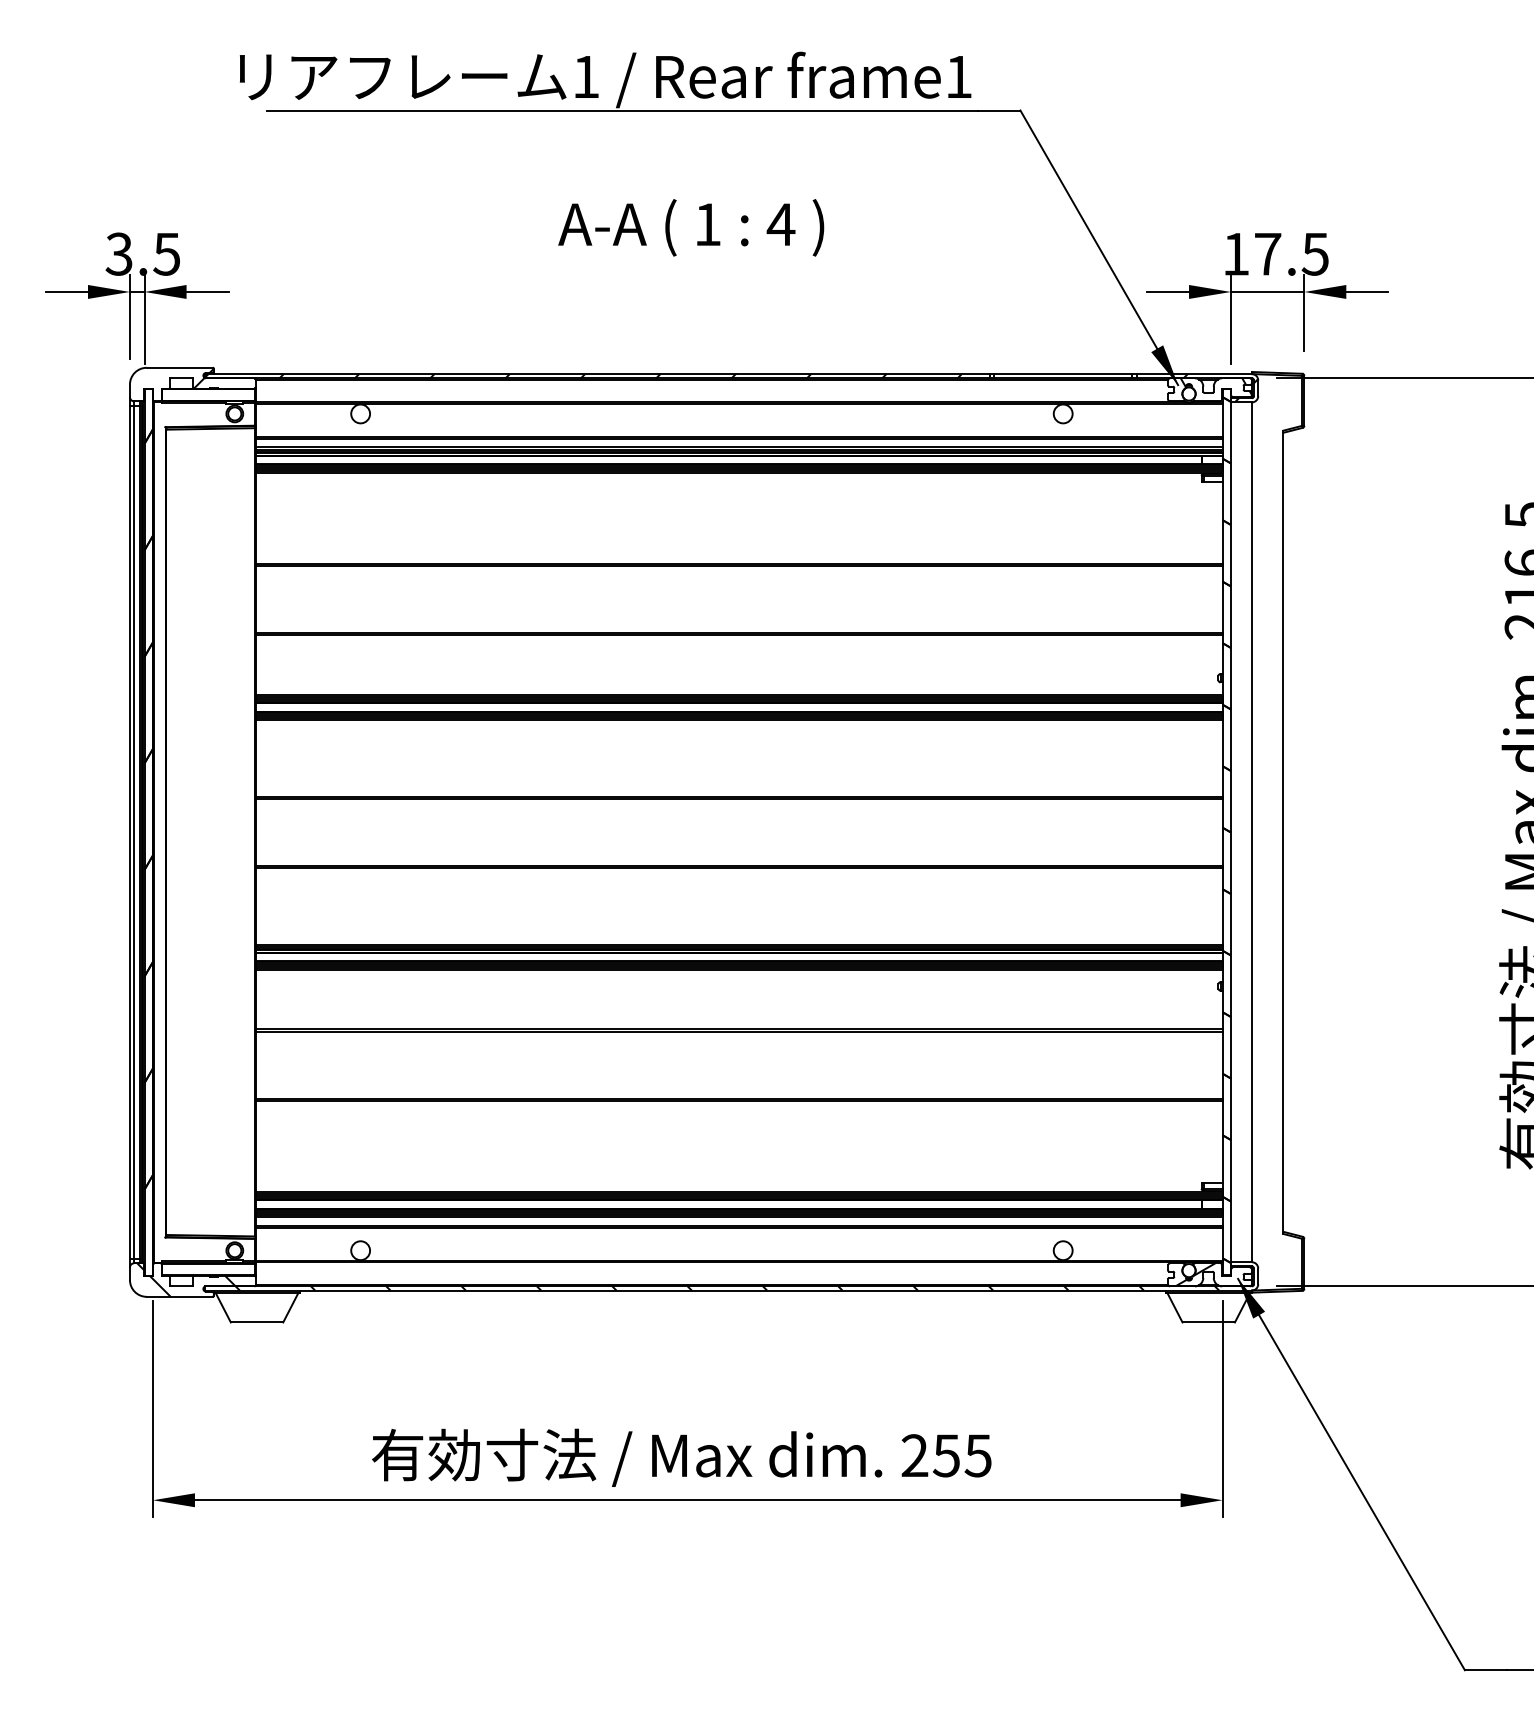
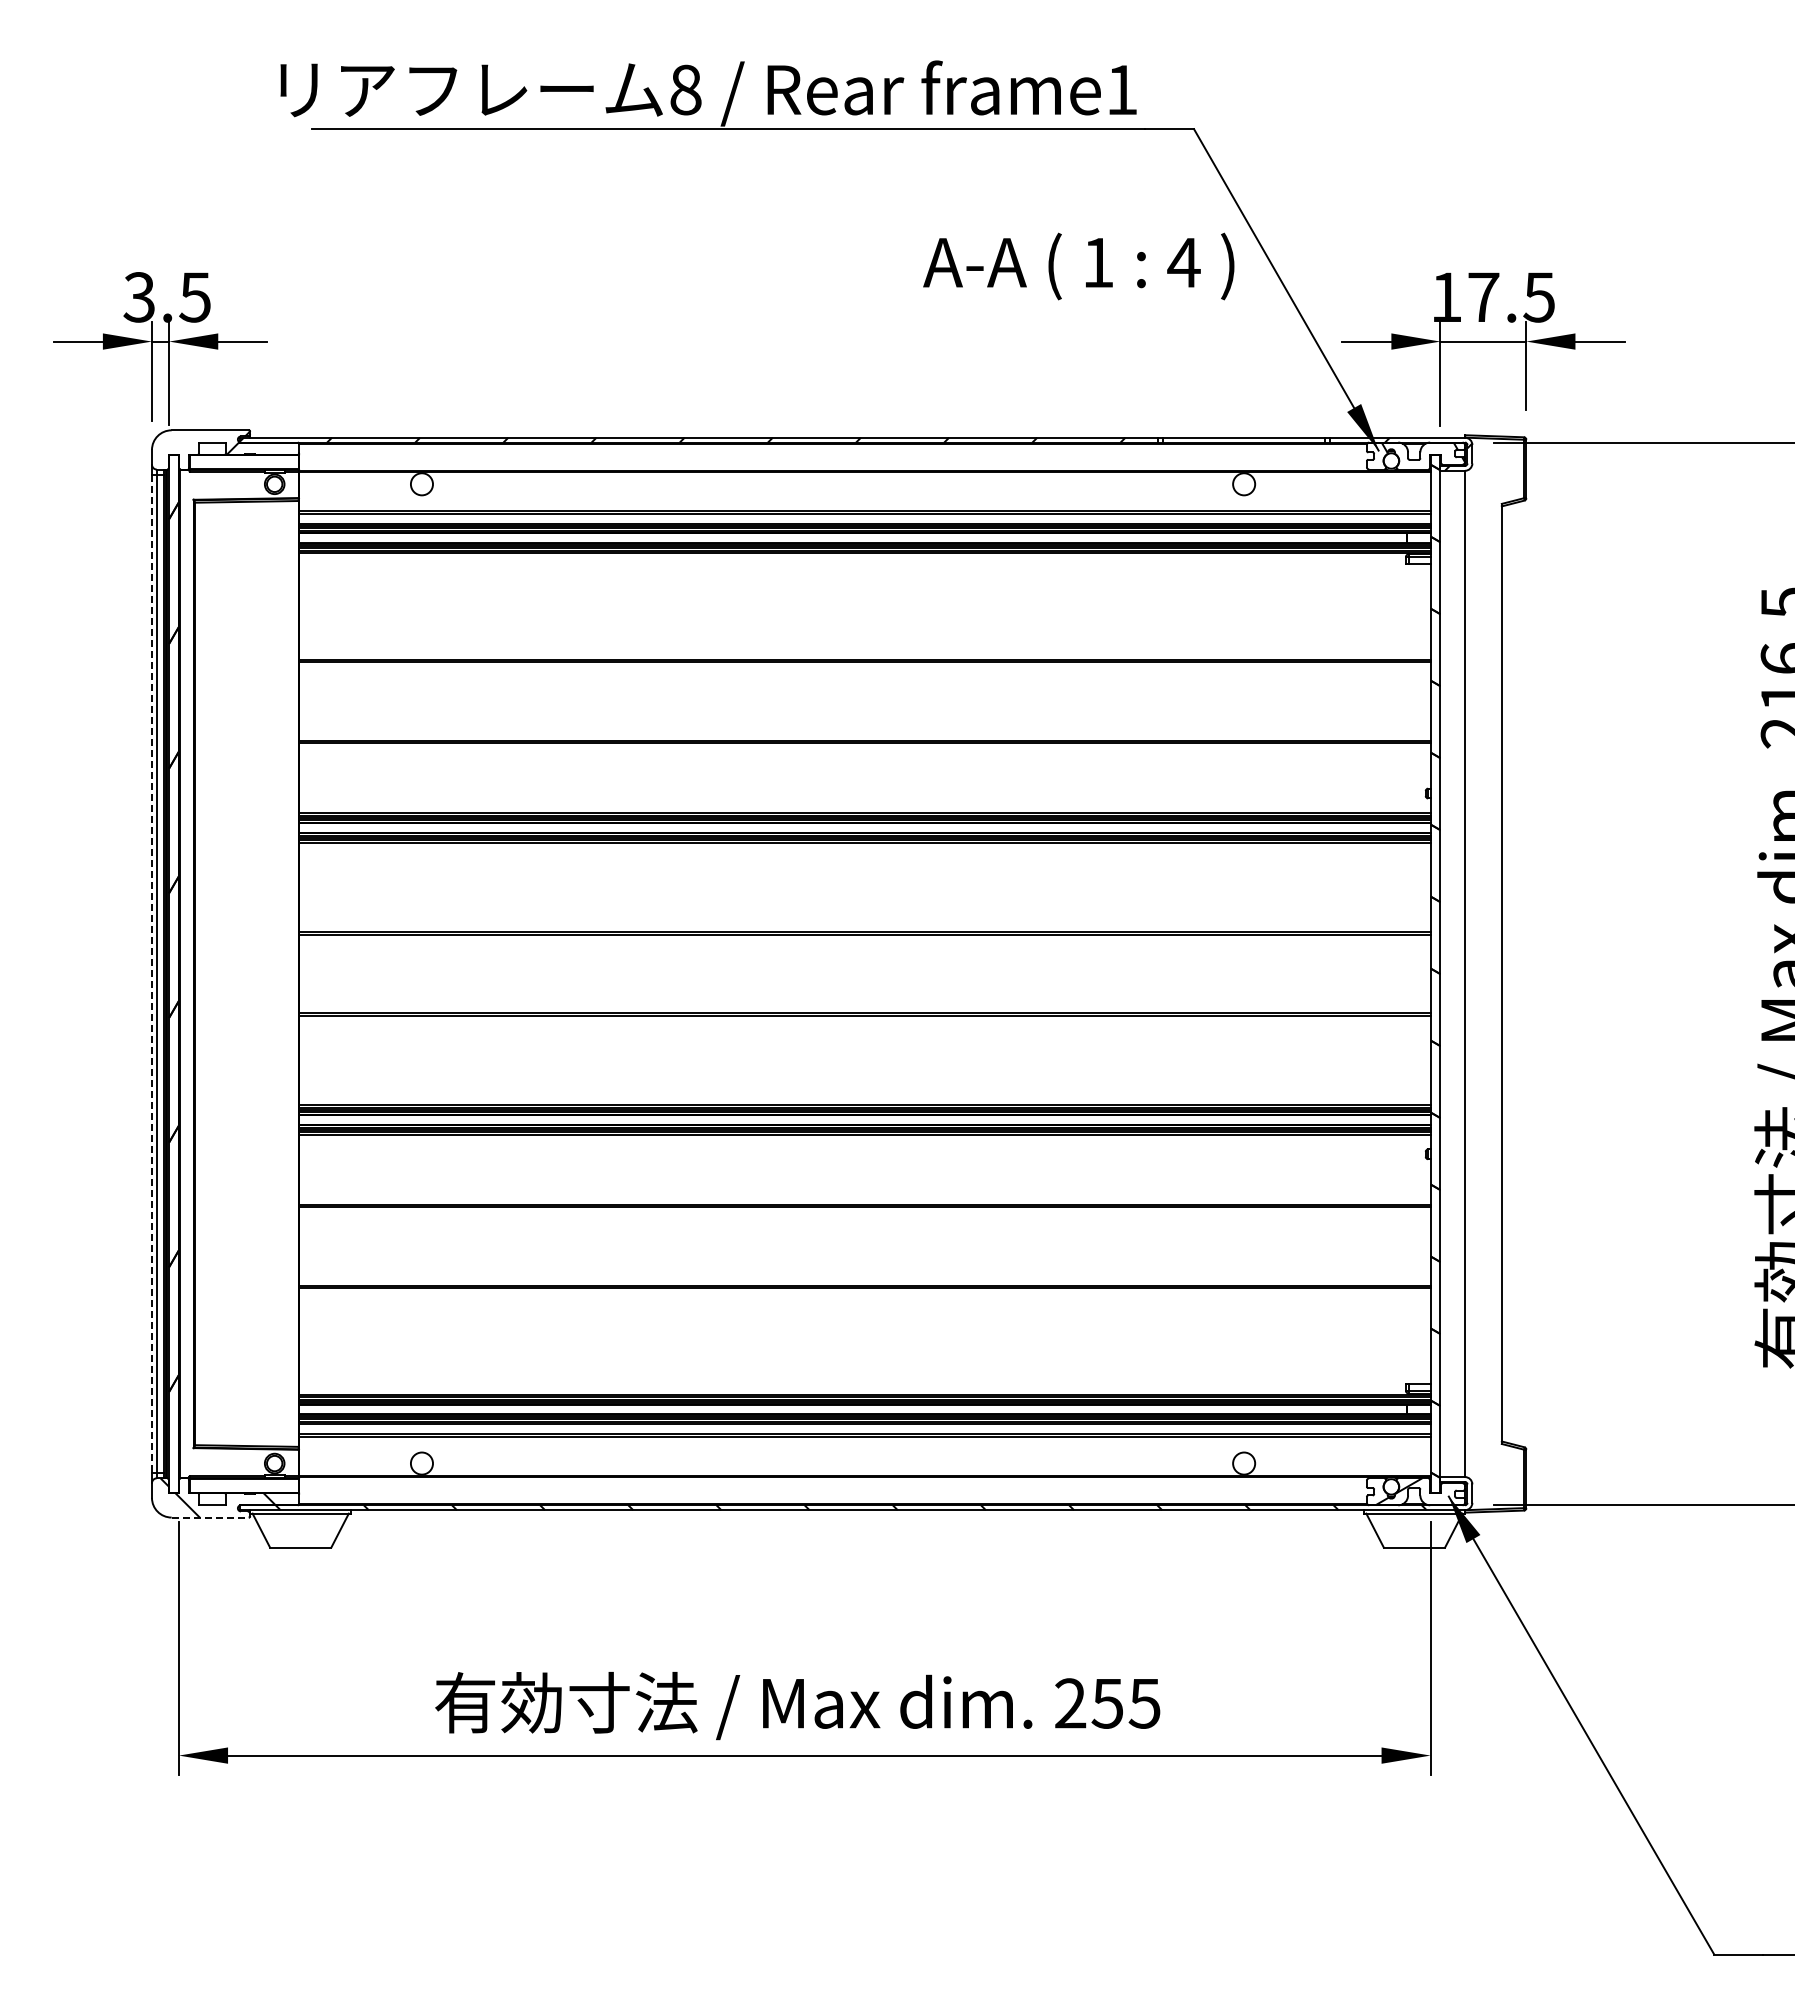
text: (585, 76) -> (685, 89), 1 -> 8
text: (690, 227) -> (1078, 266), moved
line: (130, 832) -> (152, 974), solid -> dashed
line: (179, 1296) -> (210, 1517), solid -> dashed

